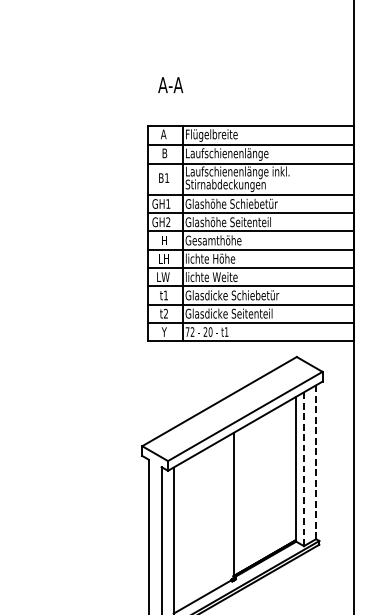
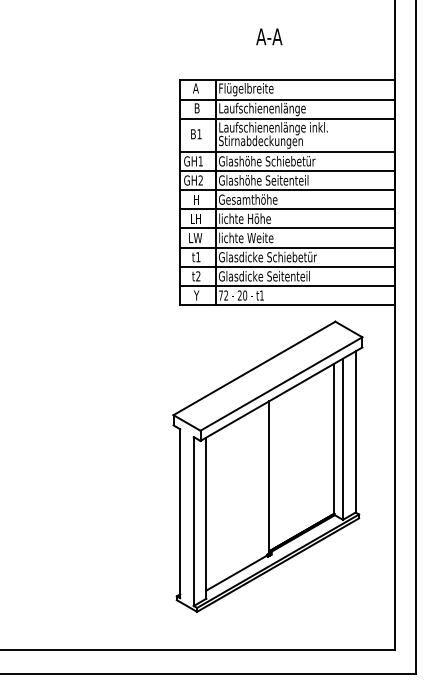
text: (170, 84) -> (269, 36), moved
line: (315, 461) -> (355, 431), dashed -> solid
line: (303, 469) -> (342, 439), dashed -> solid

